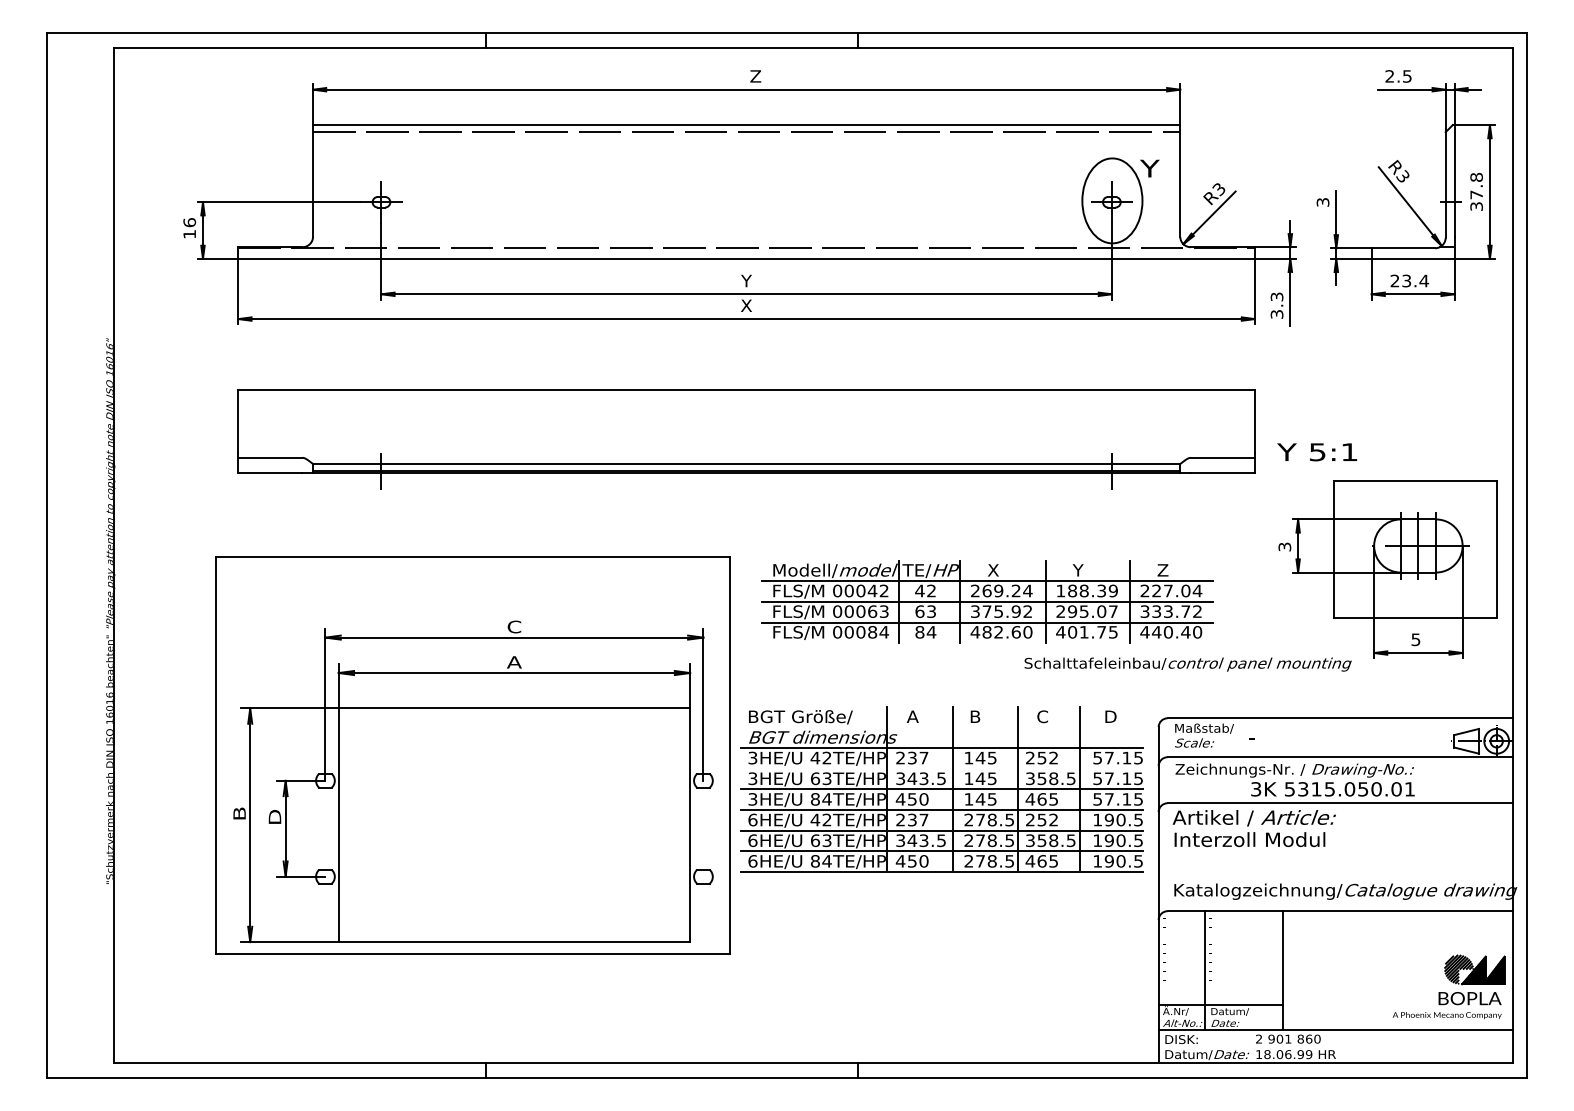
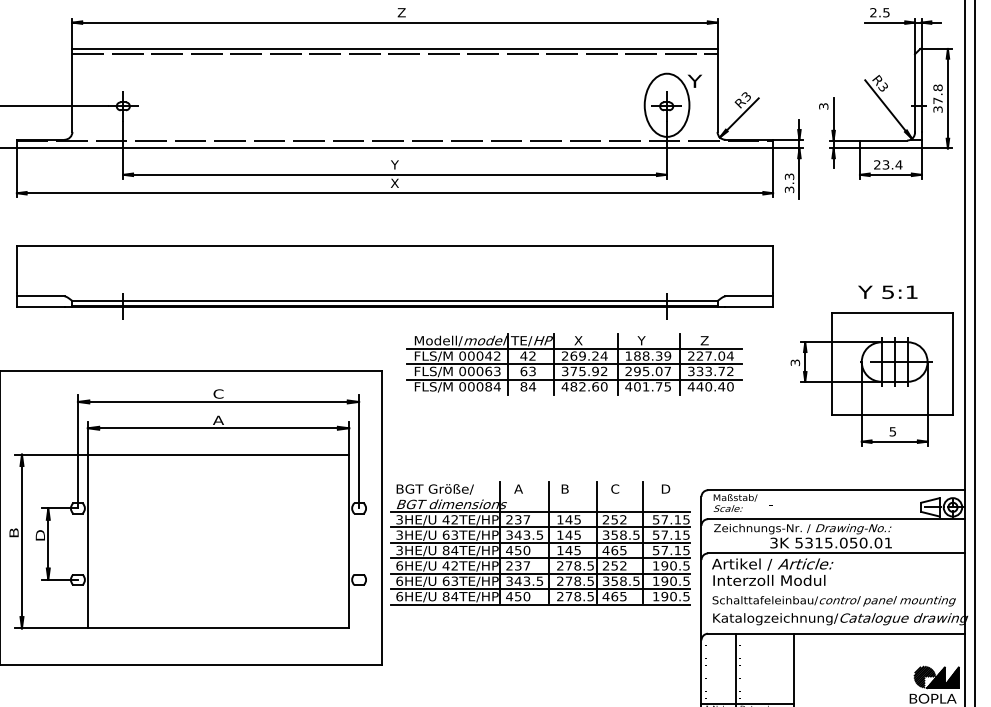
text: (1316, 452) -> (887, 292), moved
part: (987, 601) -> (574, 363), moved
text: (1187, 664) -> (833, 601), moved
line: (941, 768) -> (539, 527), added
part: (473, 781) -> (188, 508), moved

